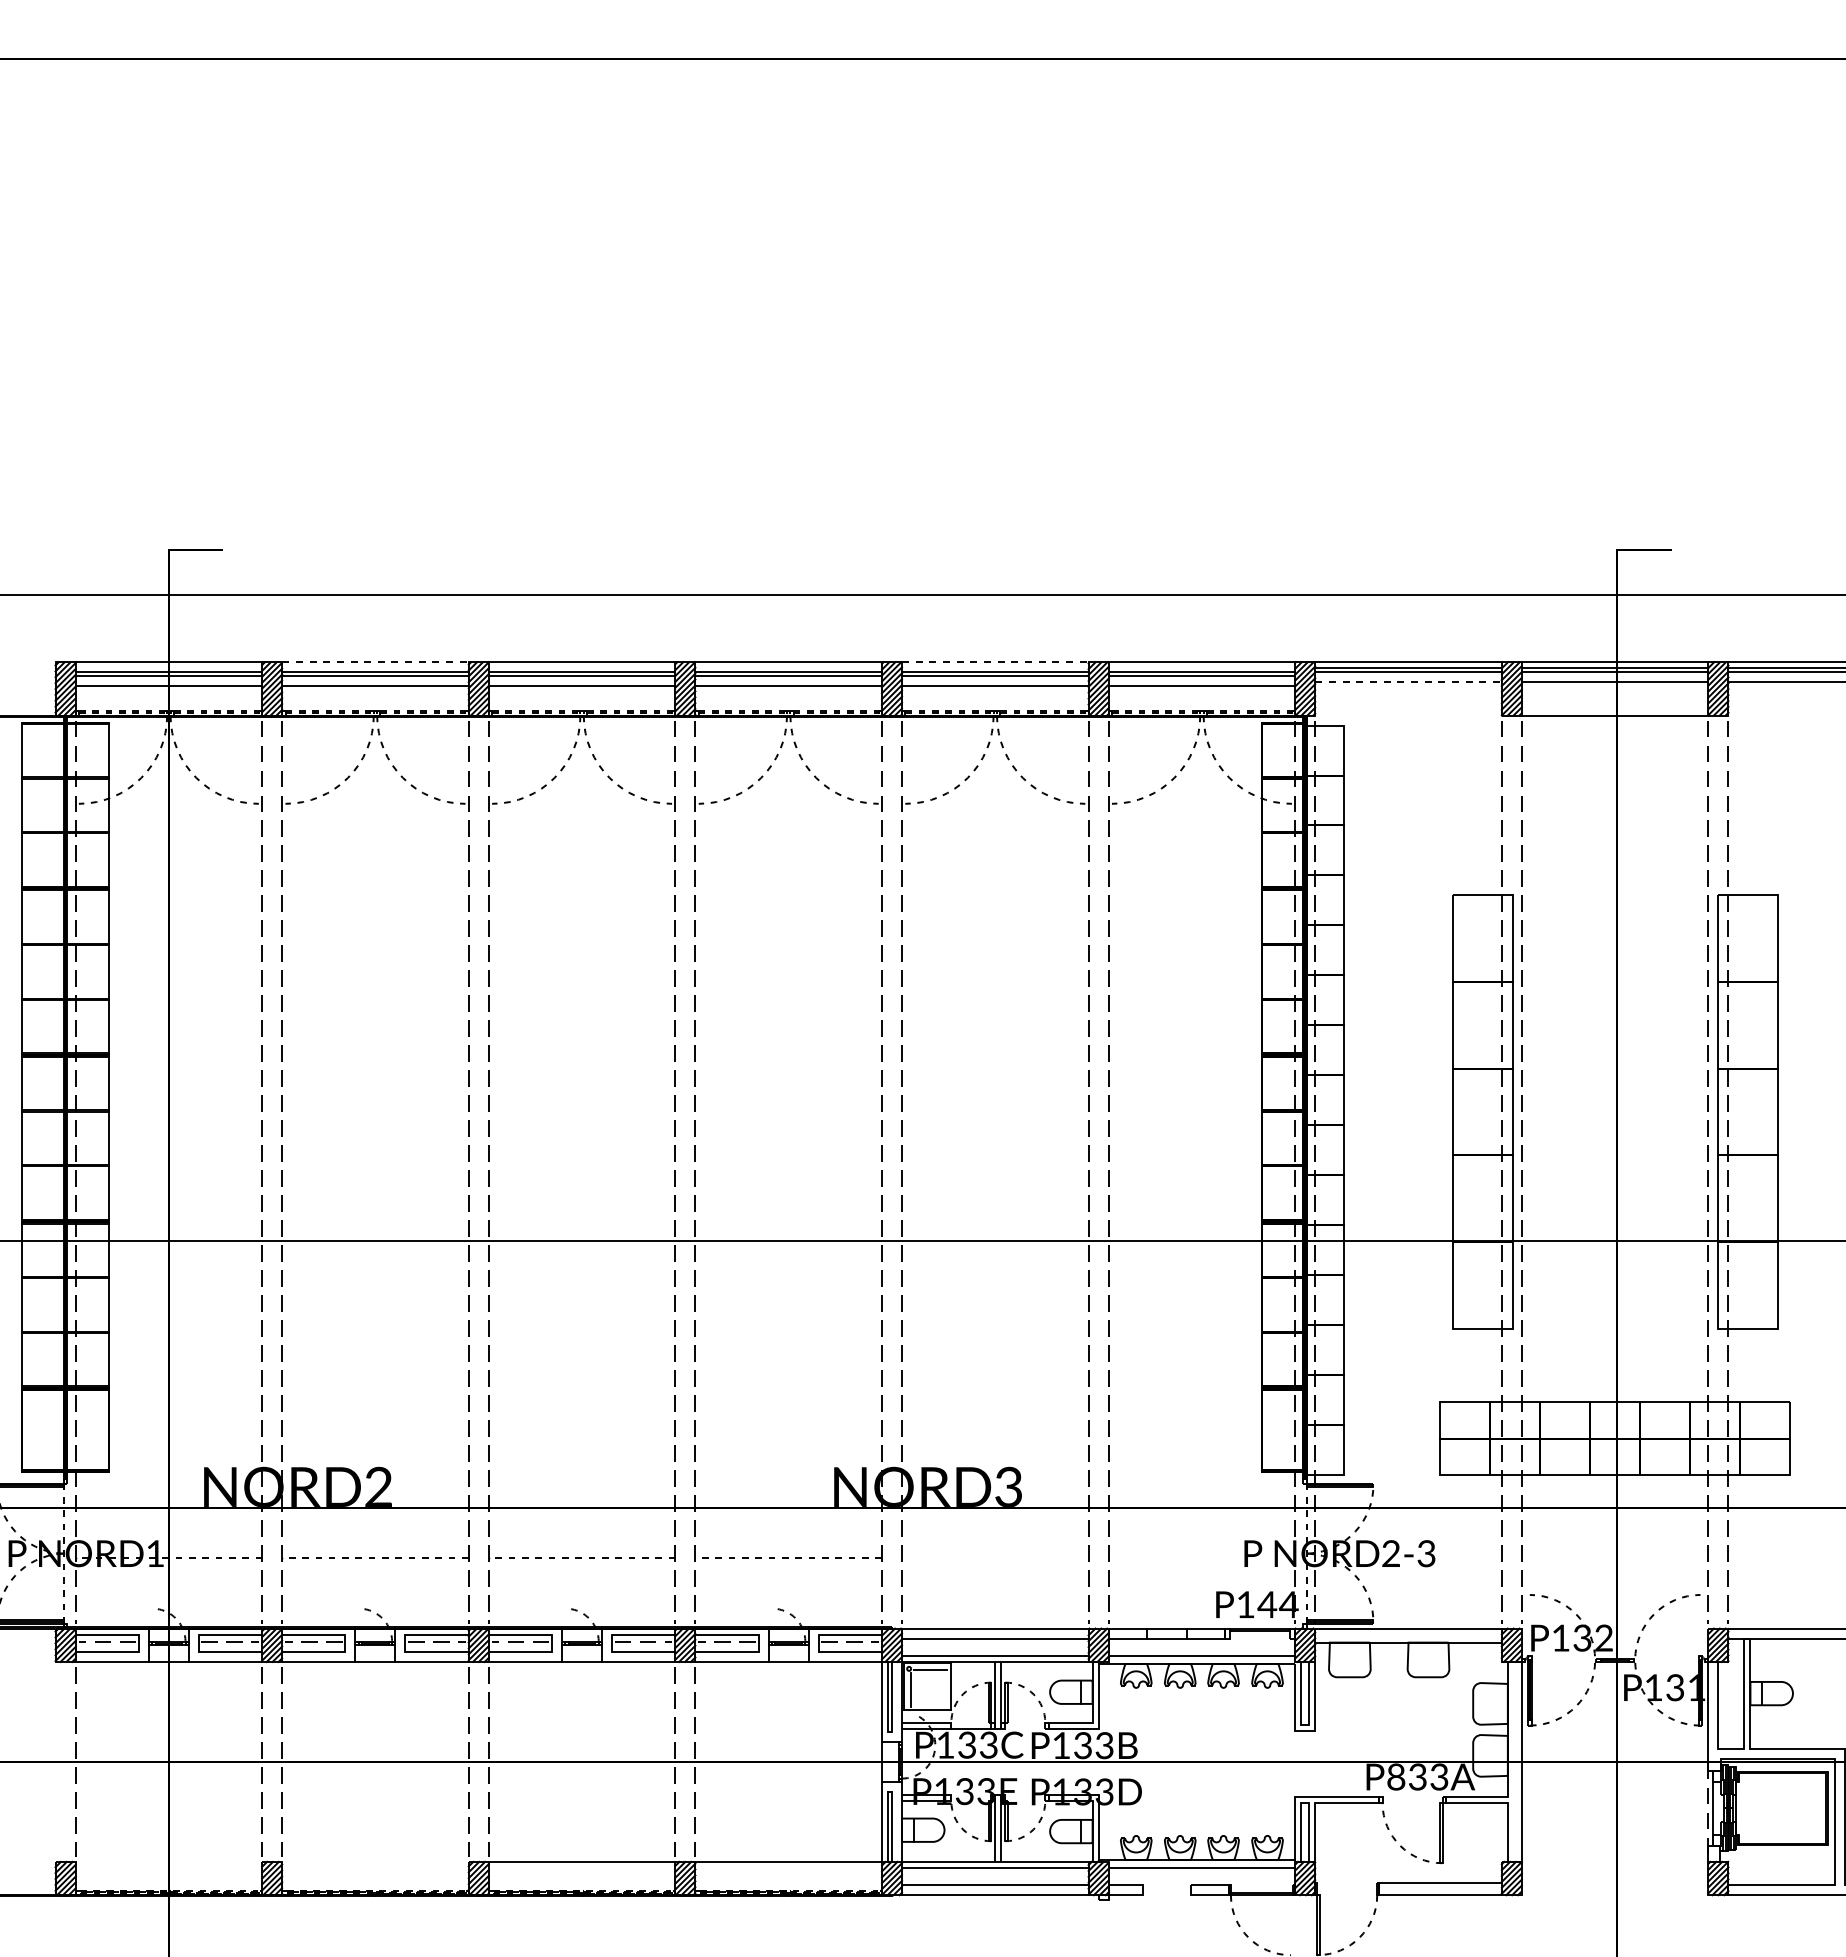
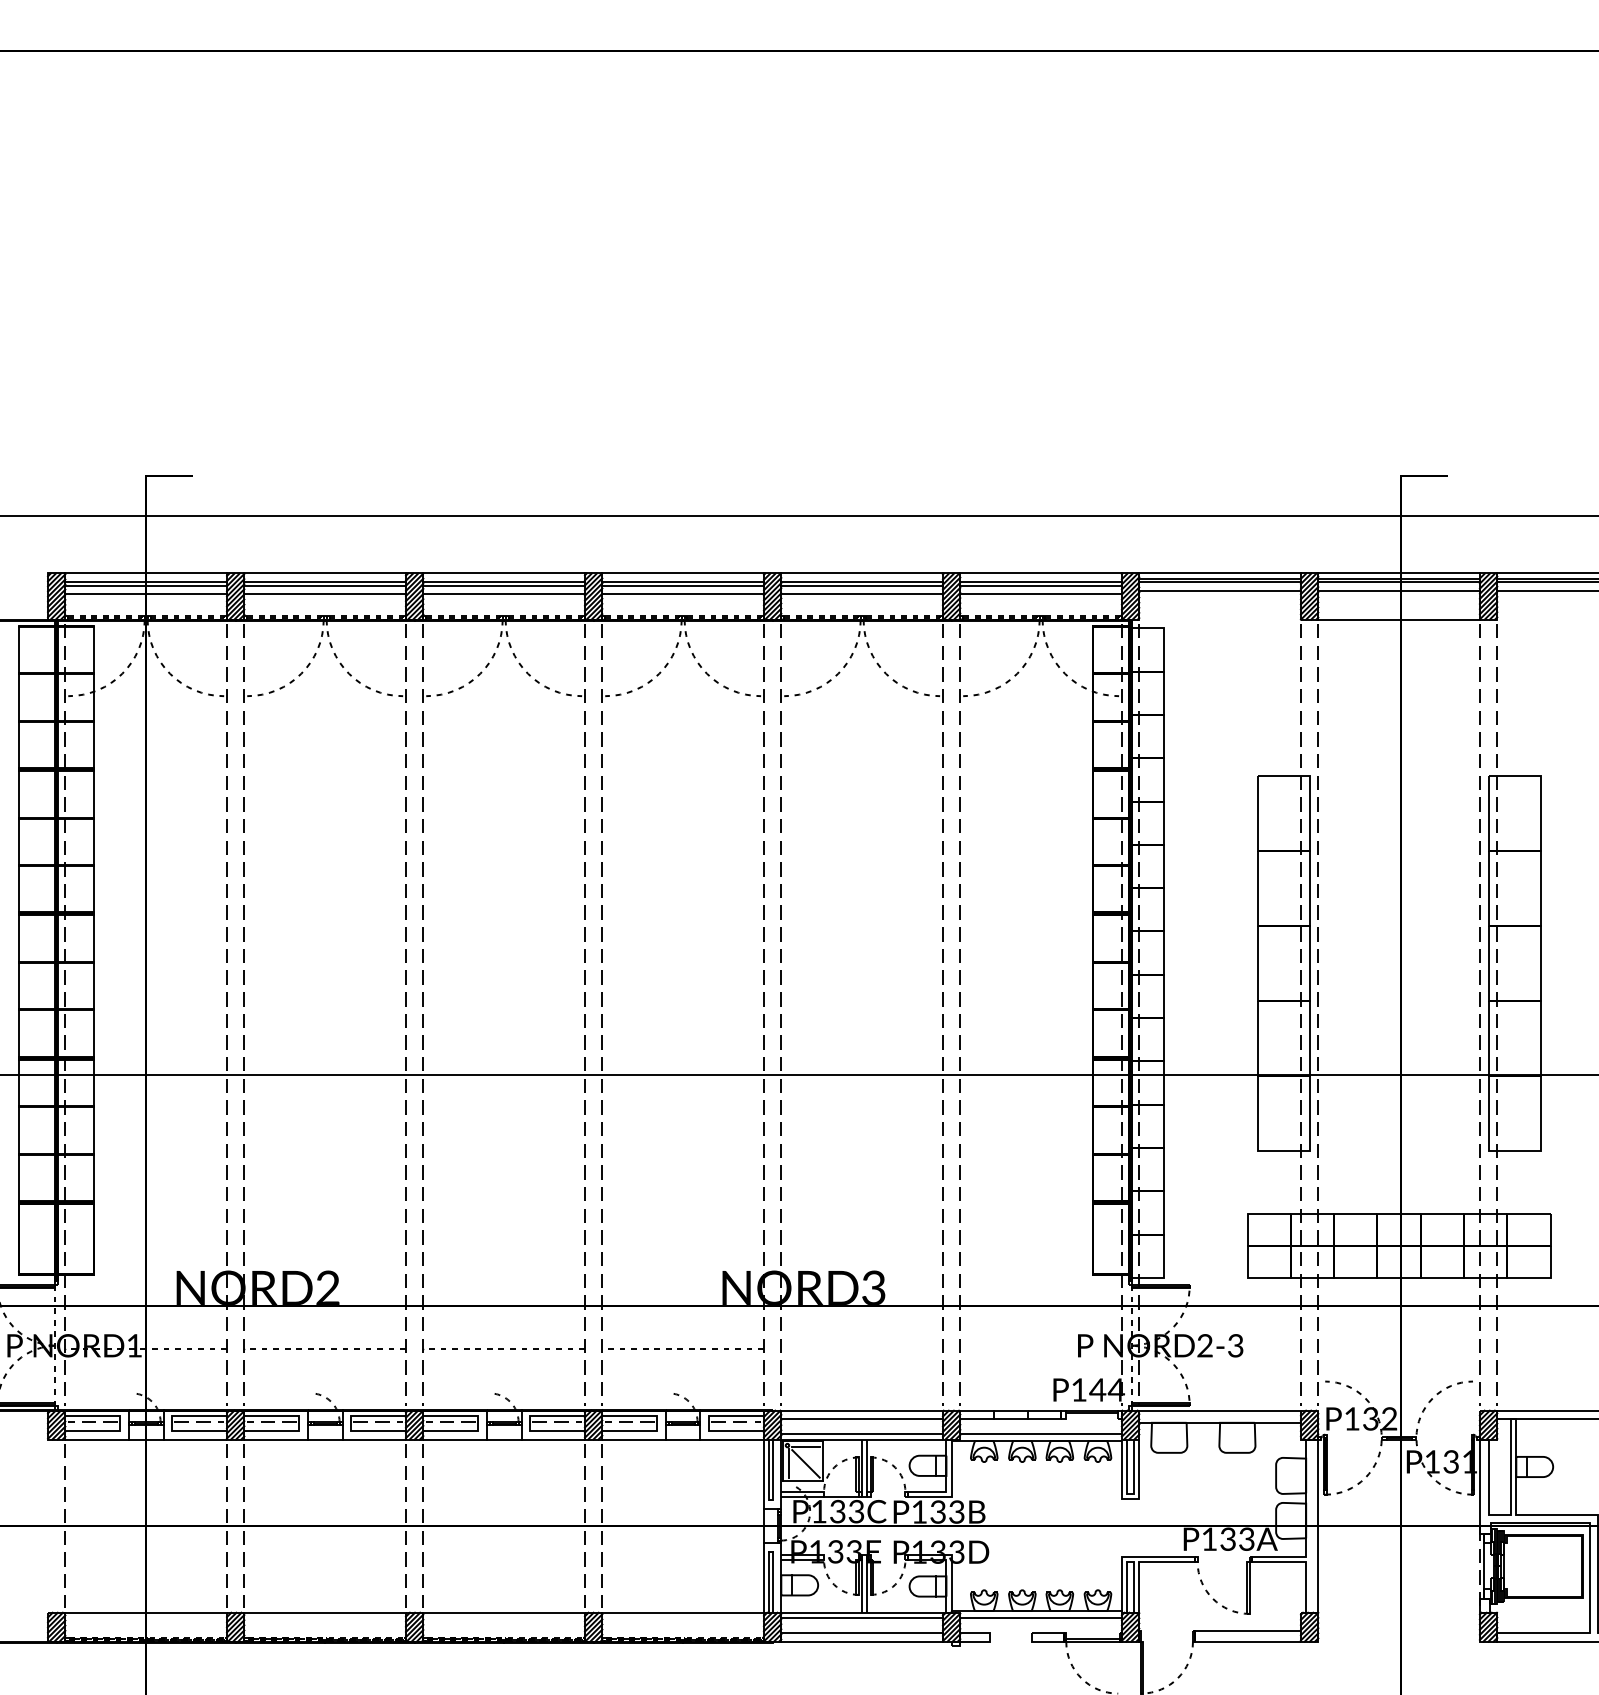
line: (375, 662) -> (325, 573), dashed -> solid
line: (995, 662) -> (862, 573), dashed -> solid
line: (1409, 682) -> (1220, 591), dashed -> solid
line: (930, 1689) -> (805, 1463), added
text: (1396, 1776) -> (1209, 1538), P833A -> P133A
line: (168, 1861) -> (145, 1612), added
line: (375, 1861) -> (325, 1612), added

